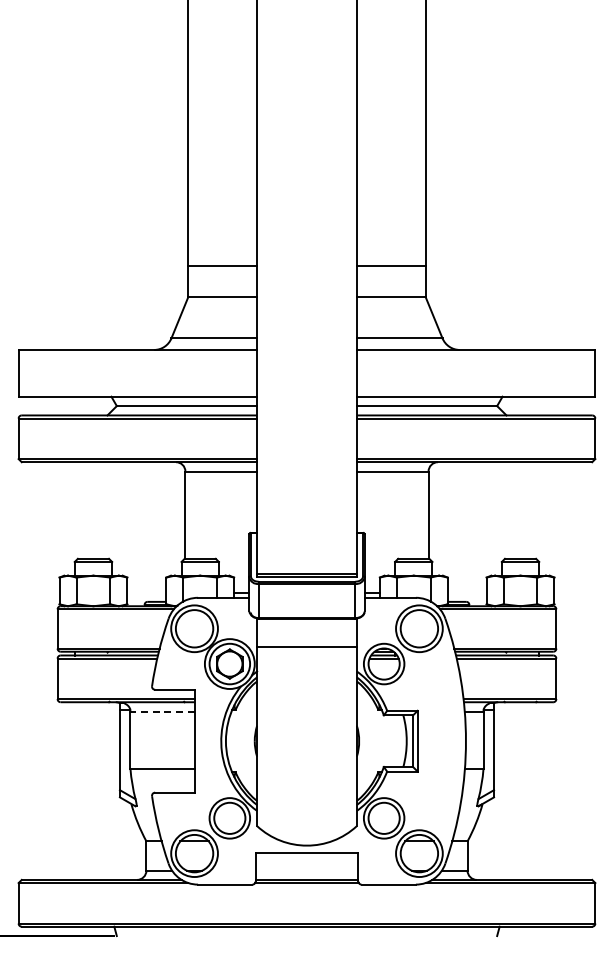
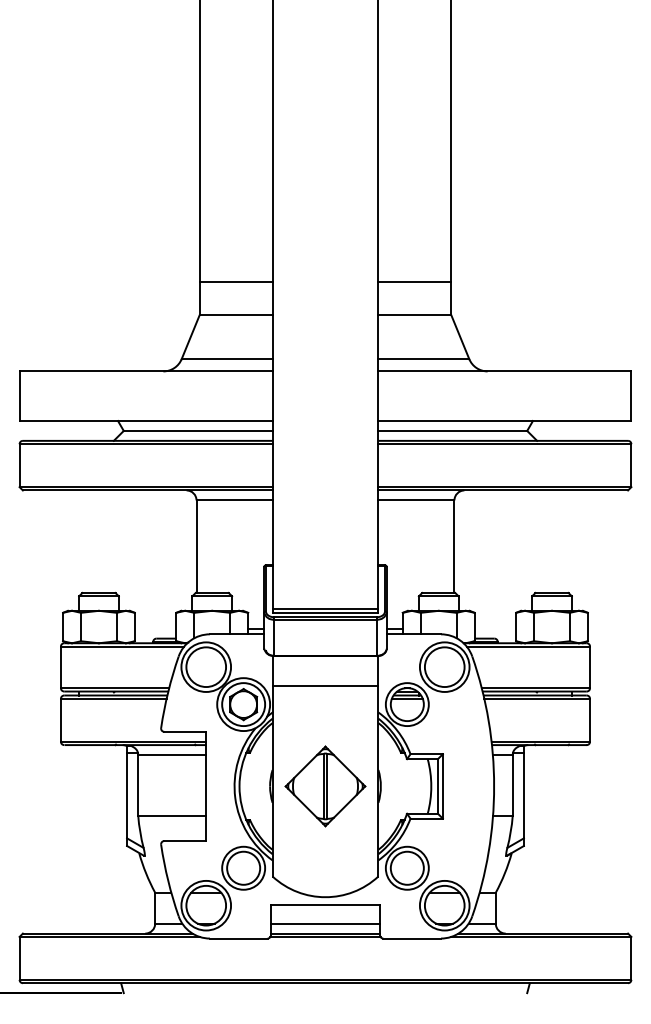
line: (162, 711) -> (172, 754), dashed -> solid
part: (306, 740) -> (324, 785), added
line: (306, 870) -> (324, 923), added

